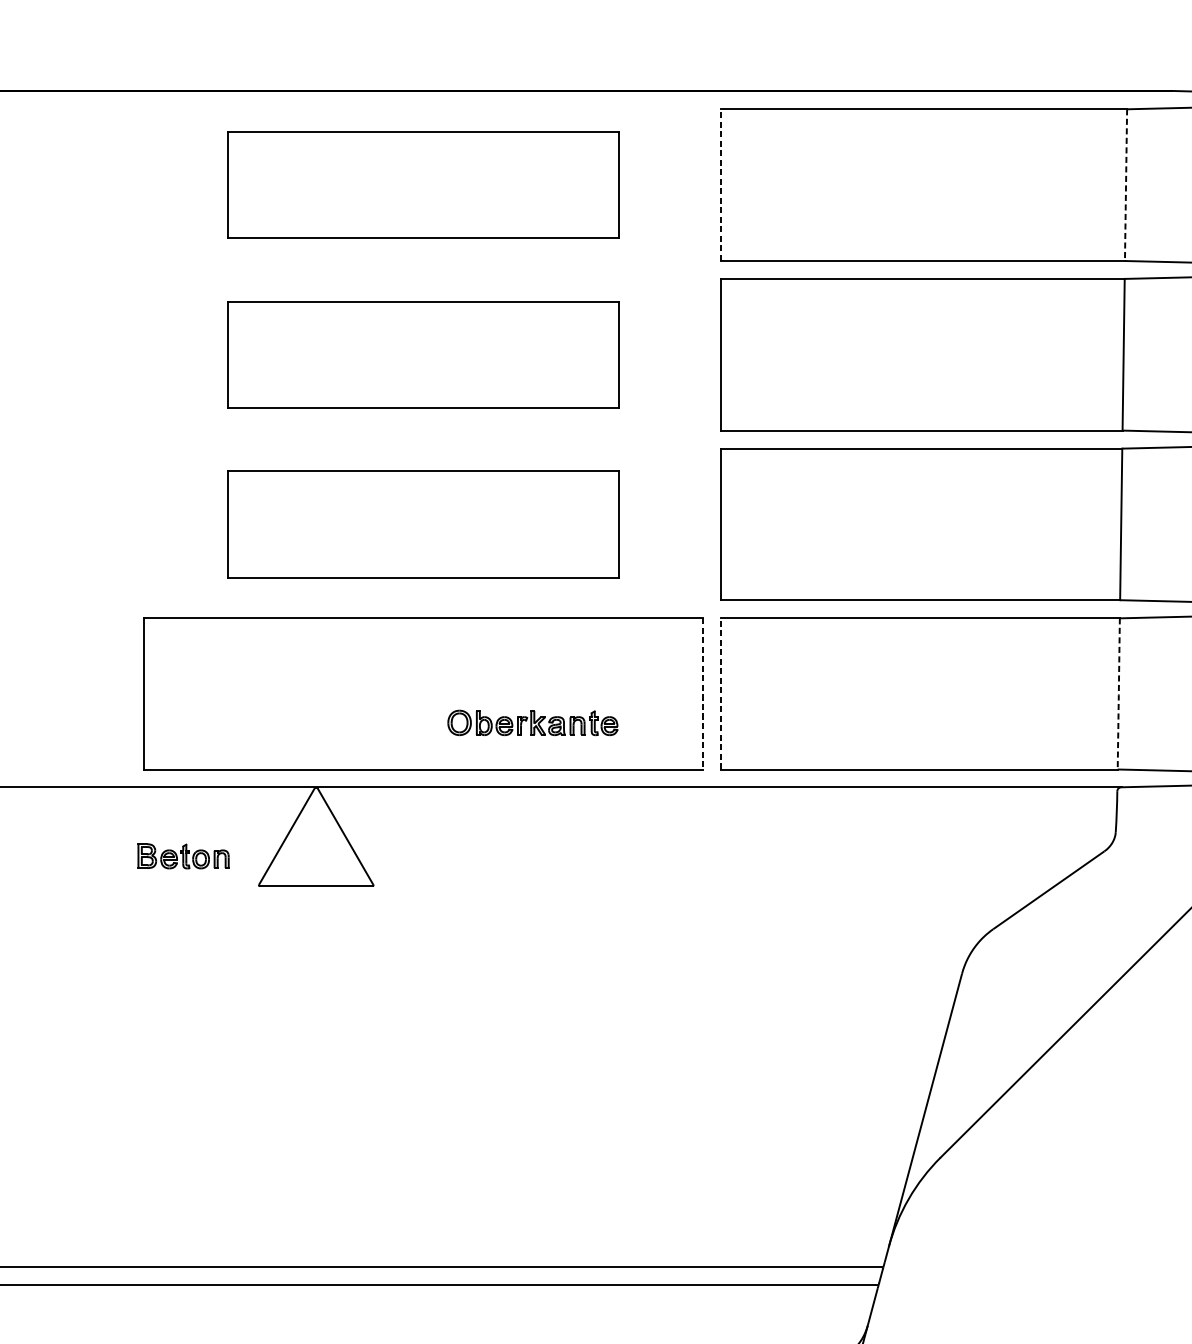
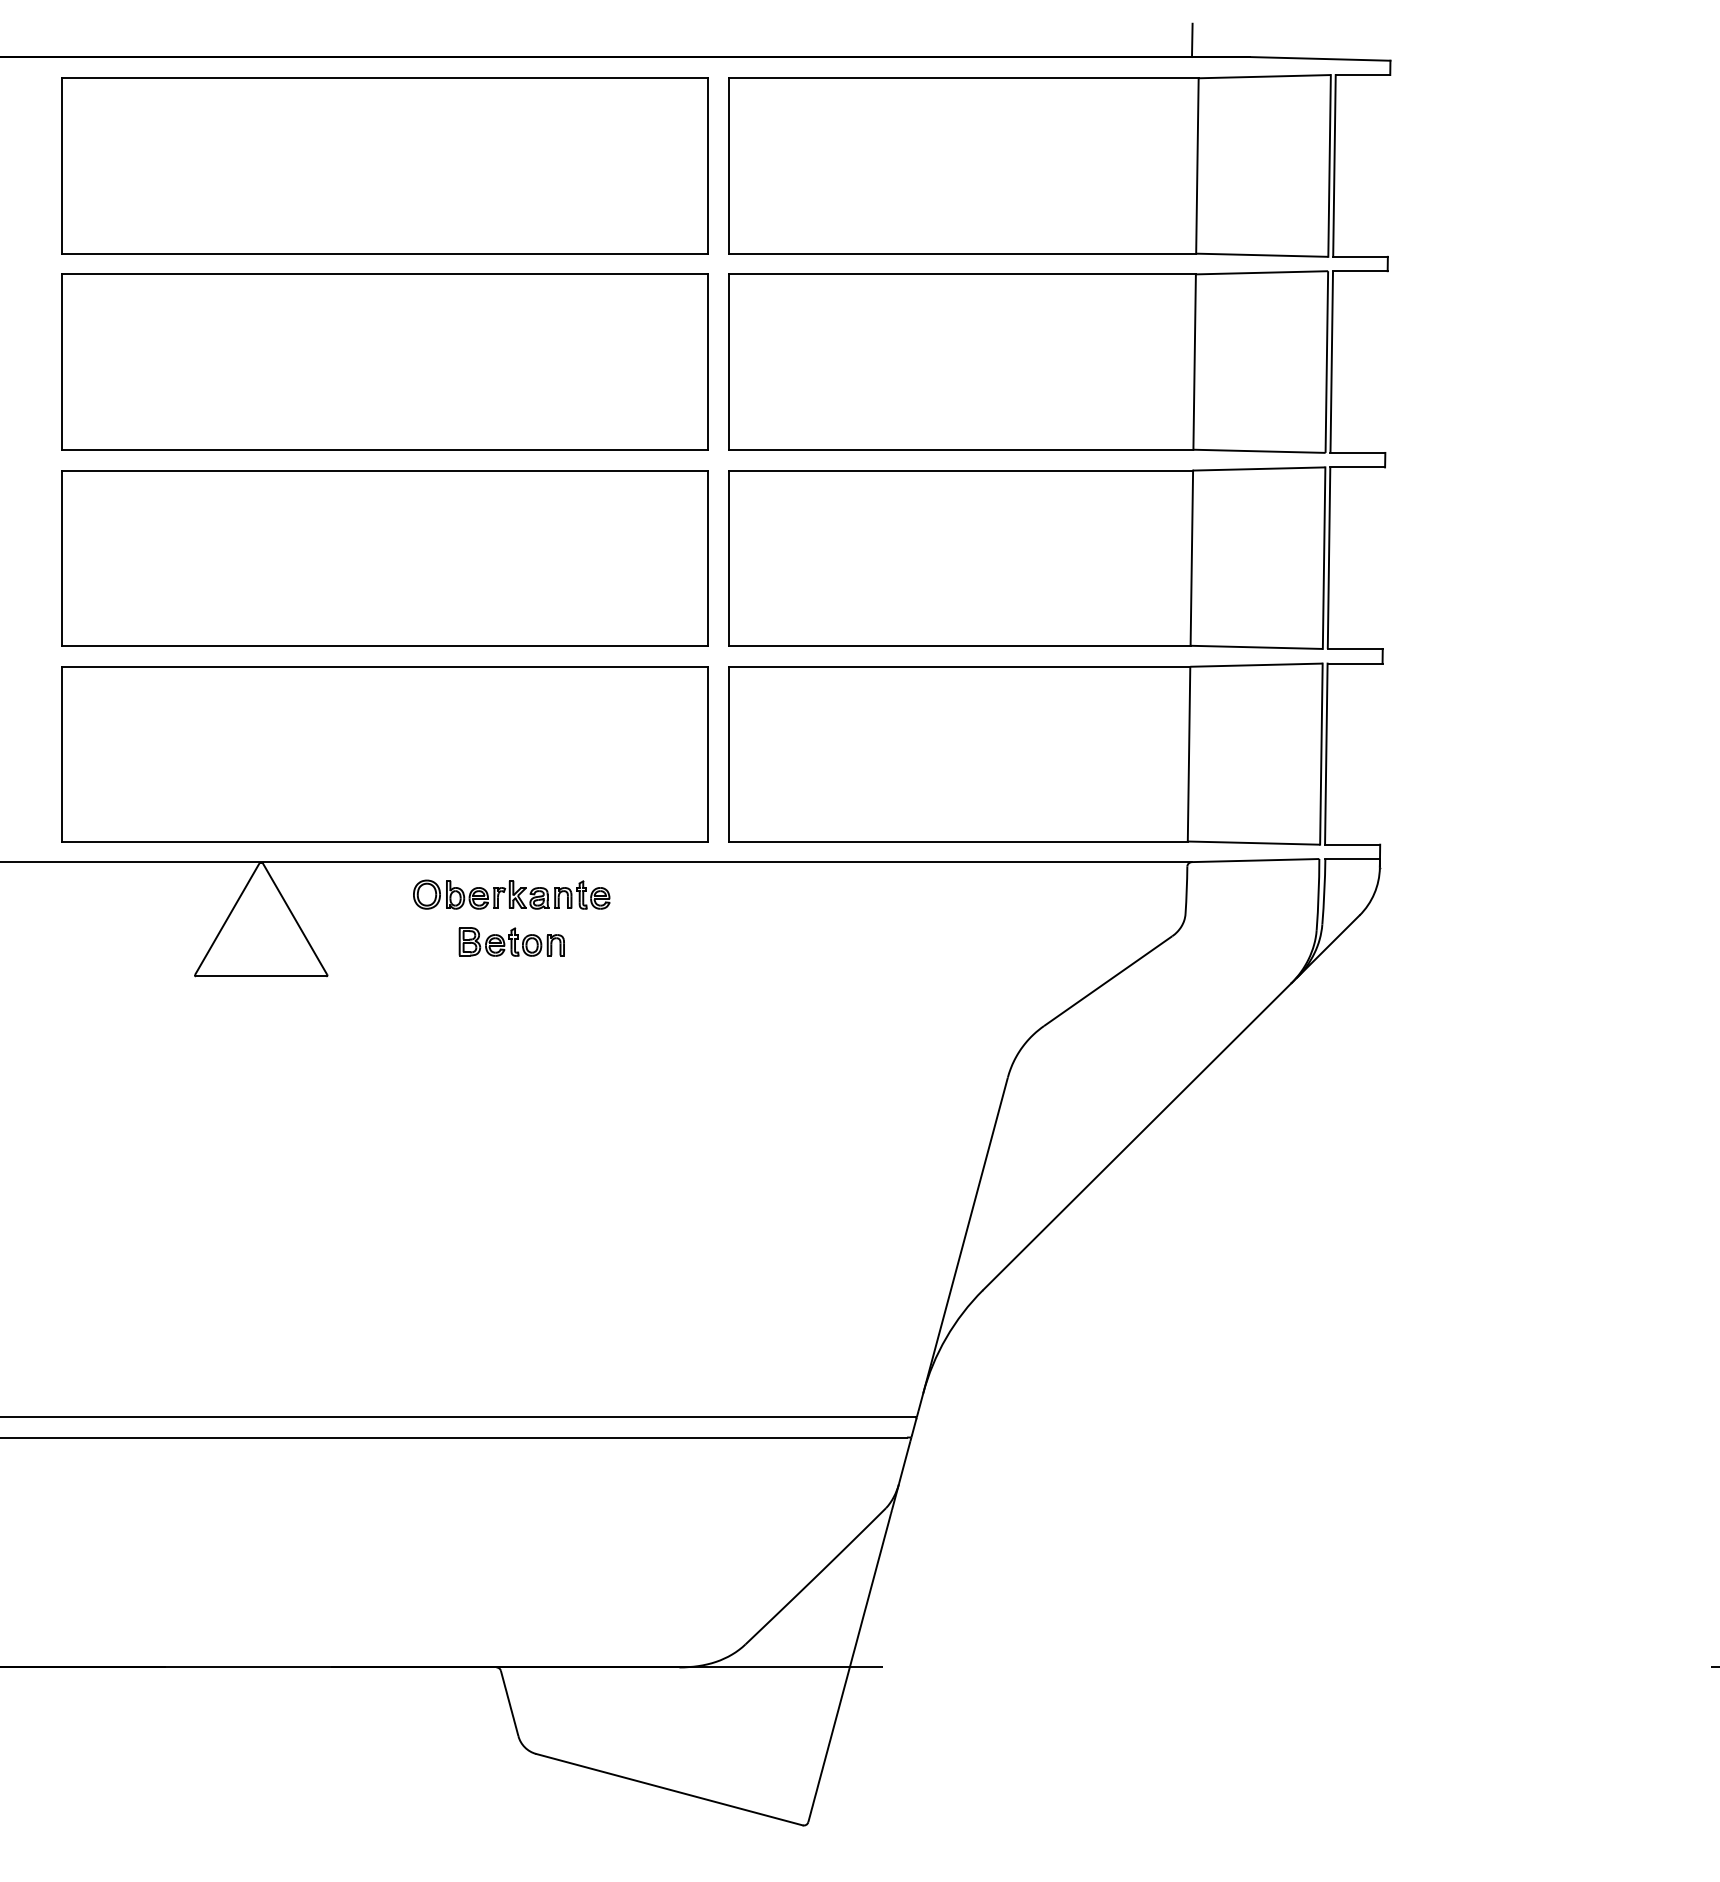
line: (1120, 76) -> (1191, 40), added
part: (422, 184) -> (384, 165), size x1.43
line: (720, 184) -> (728, 165), dashed -> solid
line: (1126, 184) -> (1197, 165), dashed -> solid
part: (422, 354) -> (384, 361), size x1.43
part: (422, 524) -> (384, 558), size x1.43
line: (720, 693) -> (728, 753), dashed -> solid
line: (703, 694) -> (708, 754), dashed -> solid
line: (1119, 695) -> (1189, 755), dashed -> solid
part: (532, 722) -> (511, 894), moved
part: (183, 855) -> (511, 941), moved

